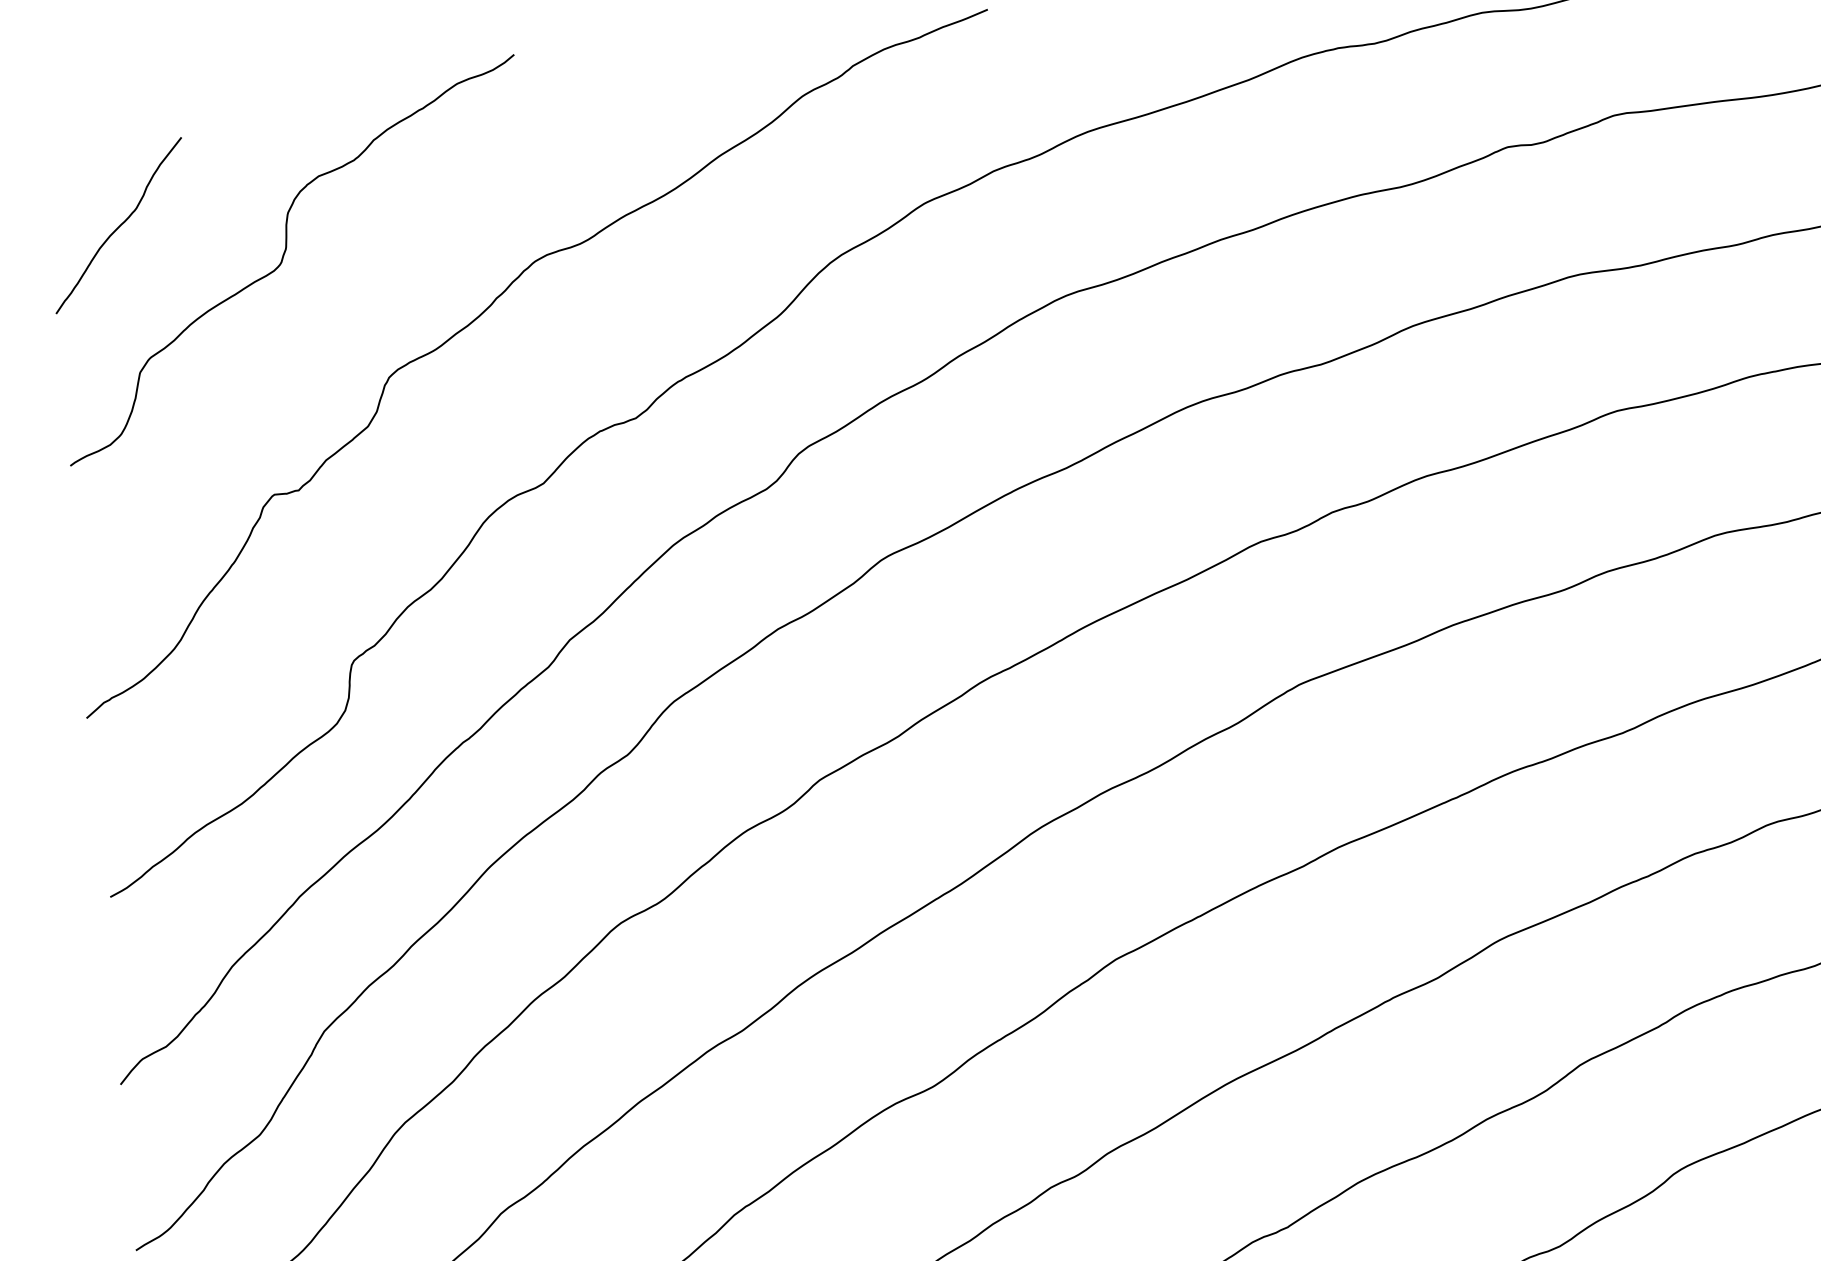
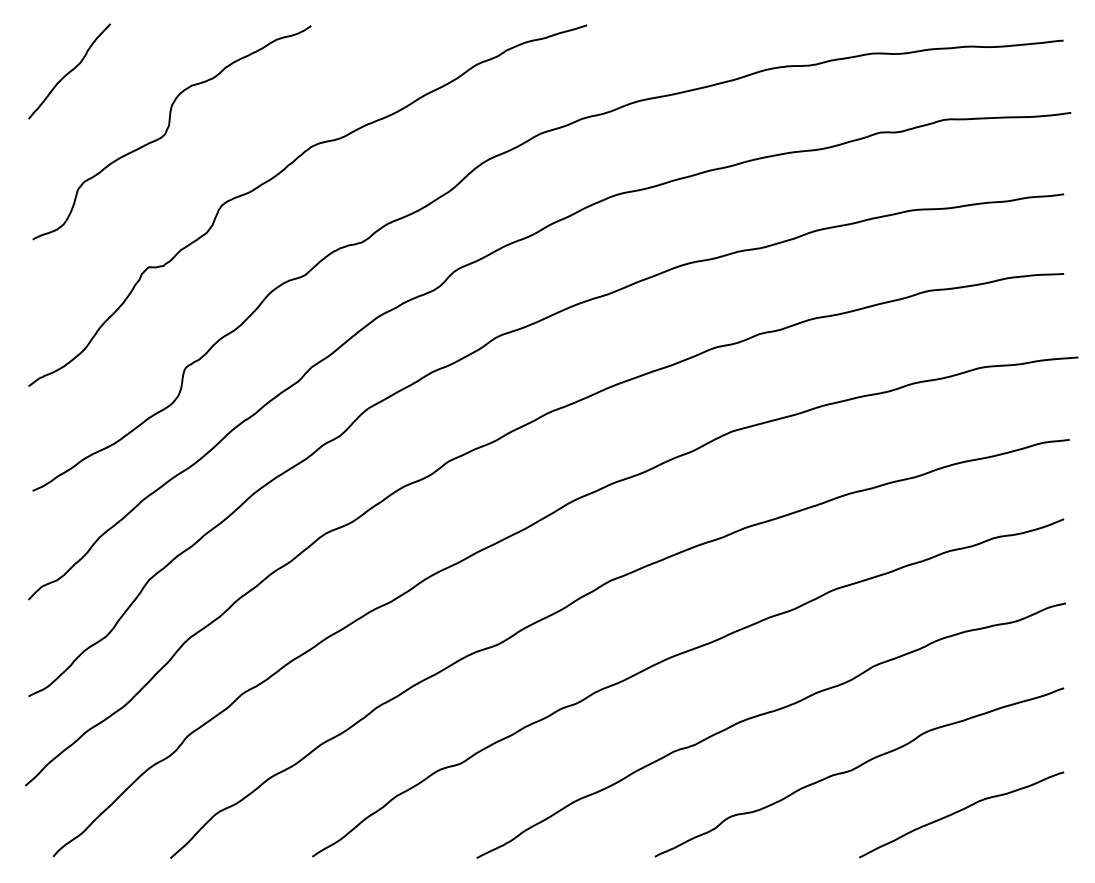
curve: (118, 225) -> (69, 71), moved

